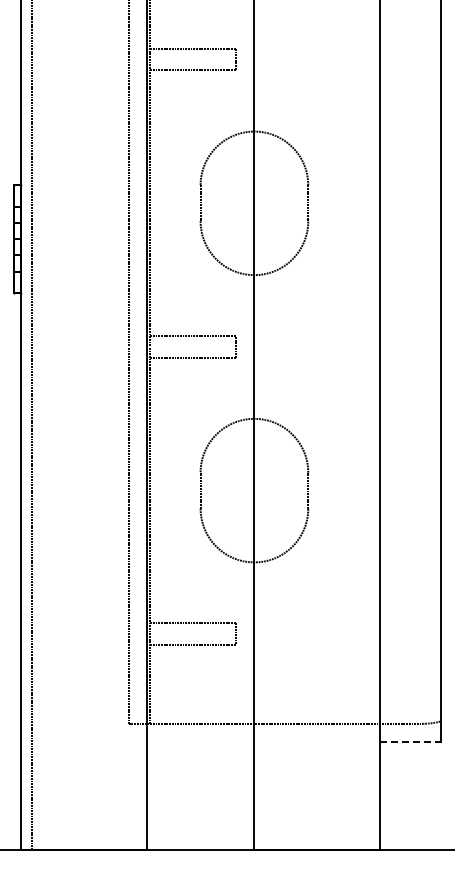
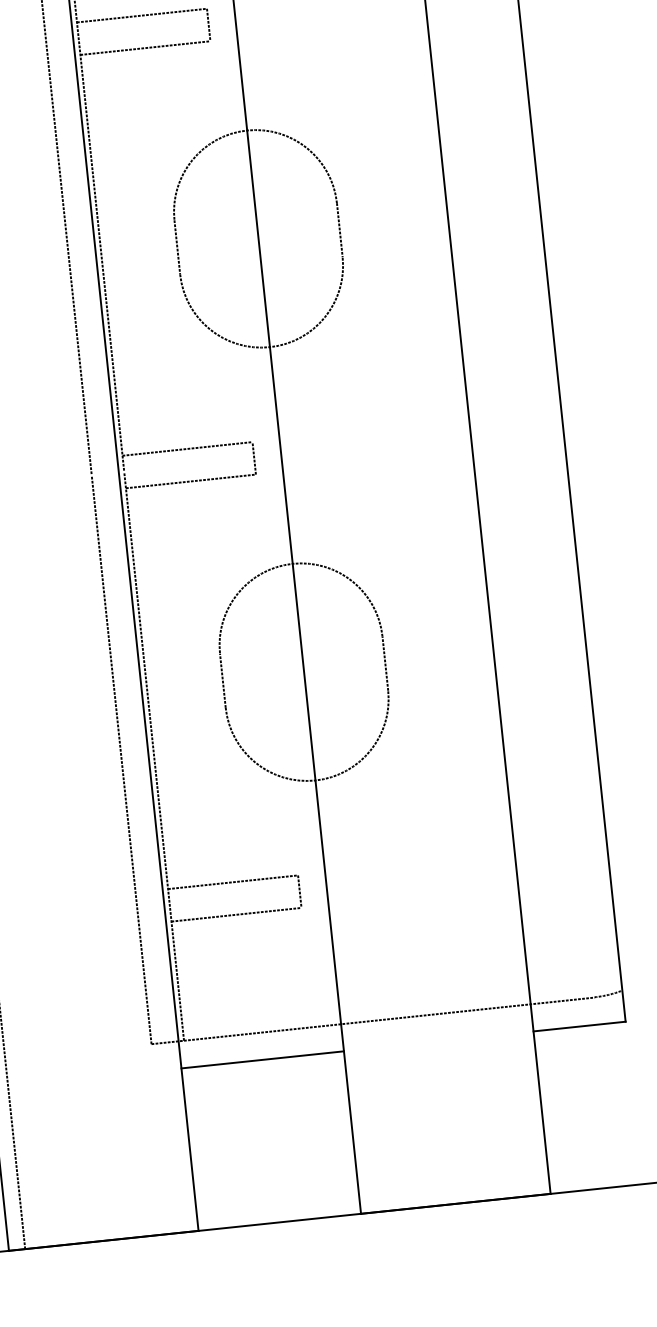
line: (200, 741) -> (262, 1059), added
line: (410, 741) -> (579, 1025), dashed -> solid

